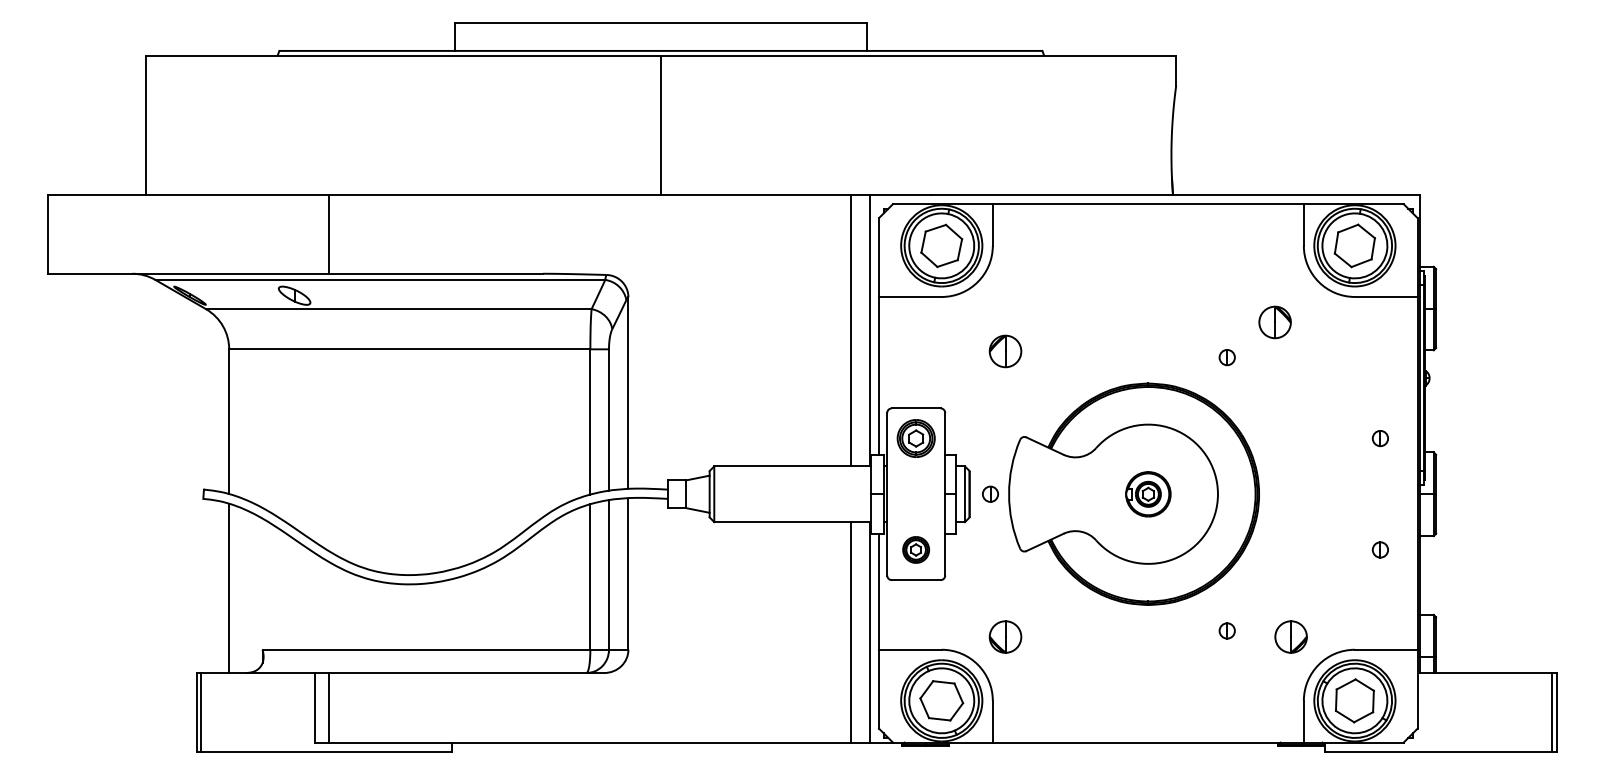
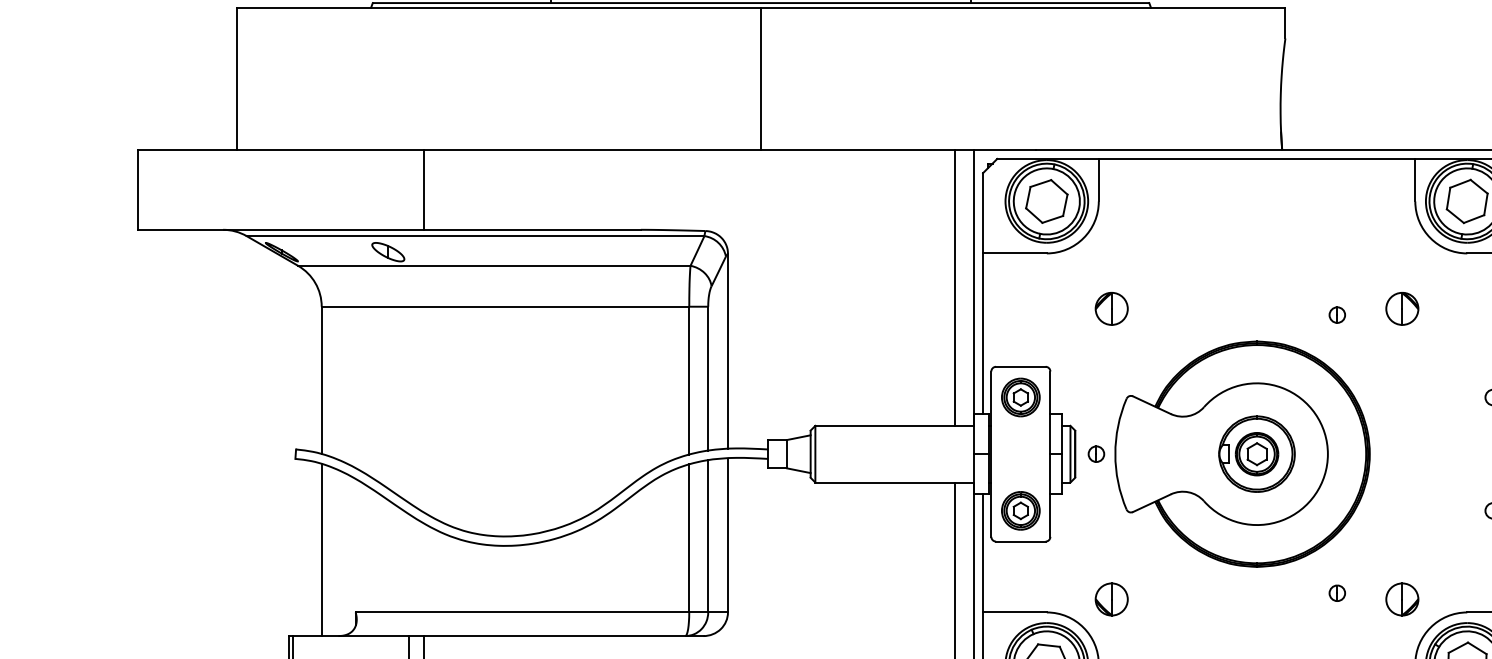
part: (1274, 322) -> (1401, 308), moved
part: (1148, 494) -> (1257, 454), size x1.67
part: (915, 549) -> (1020, 510), size x1.43

